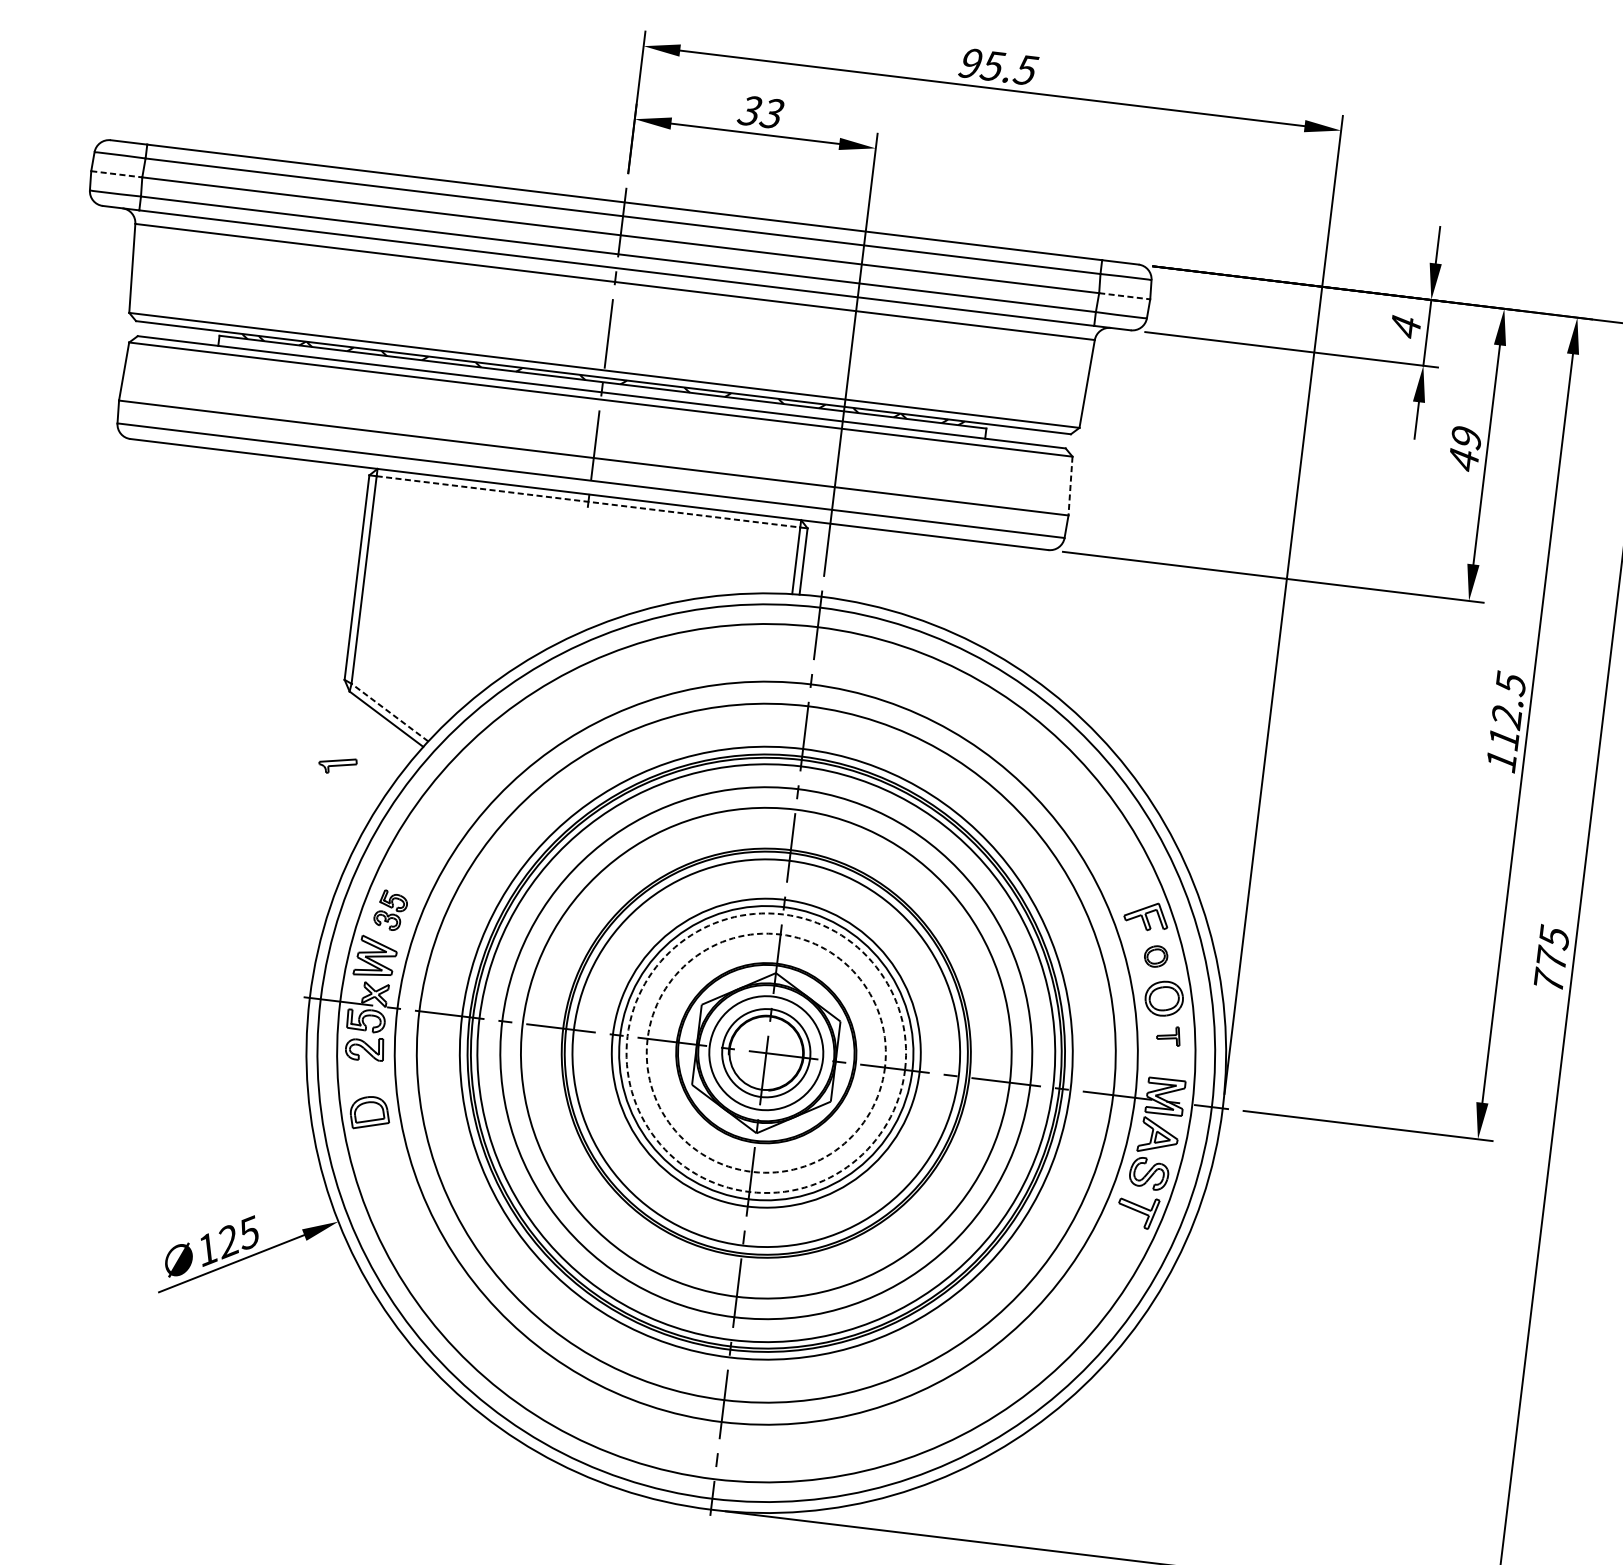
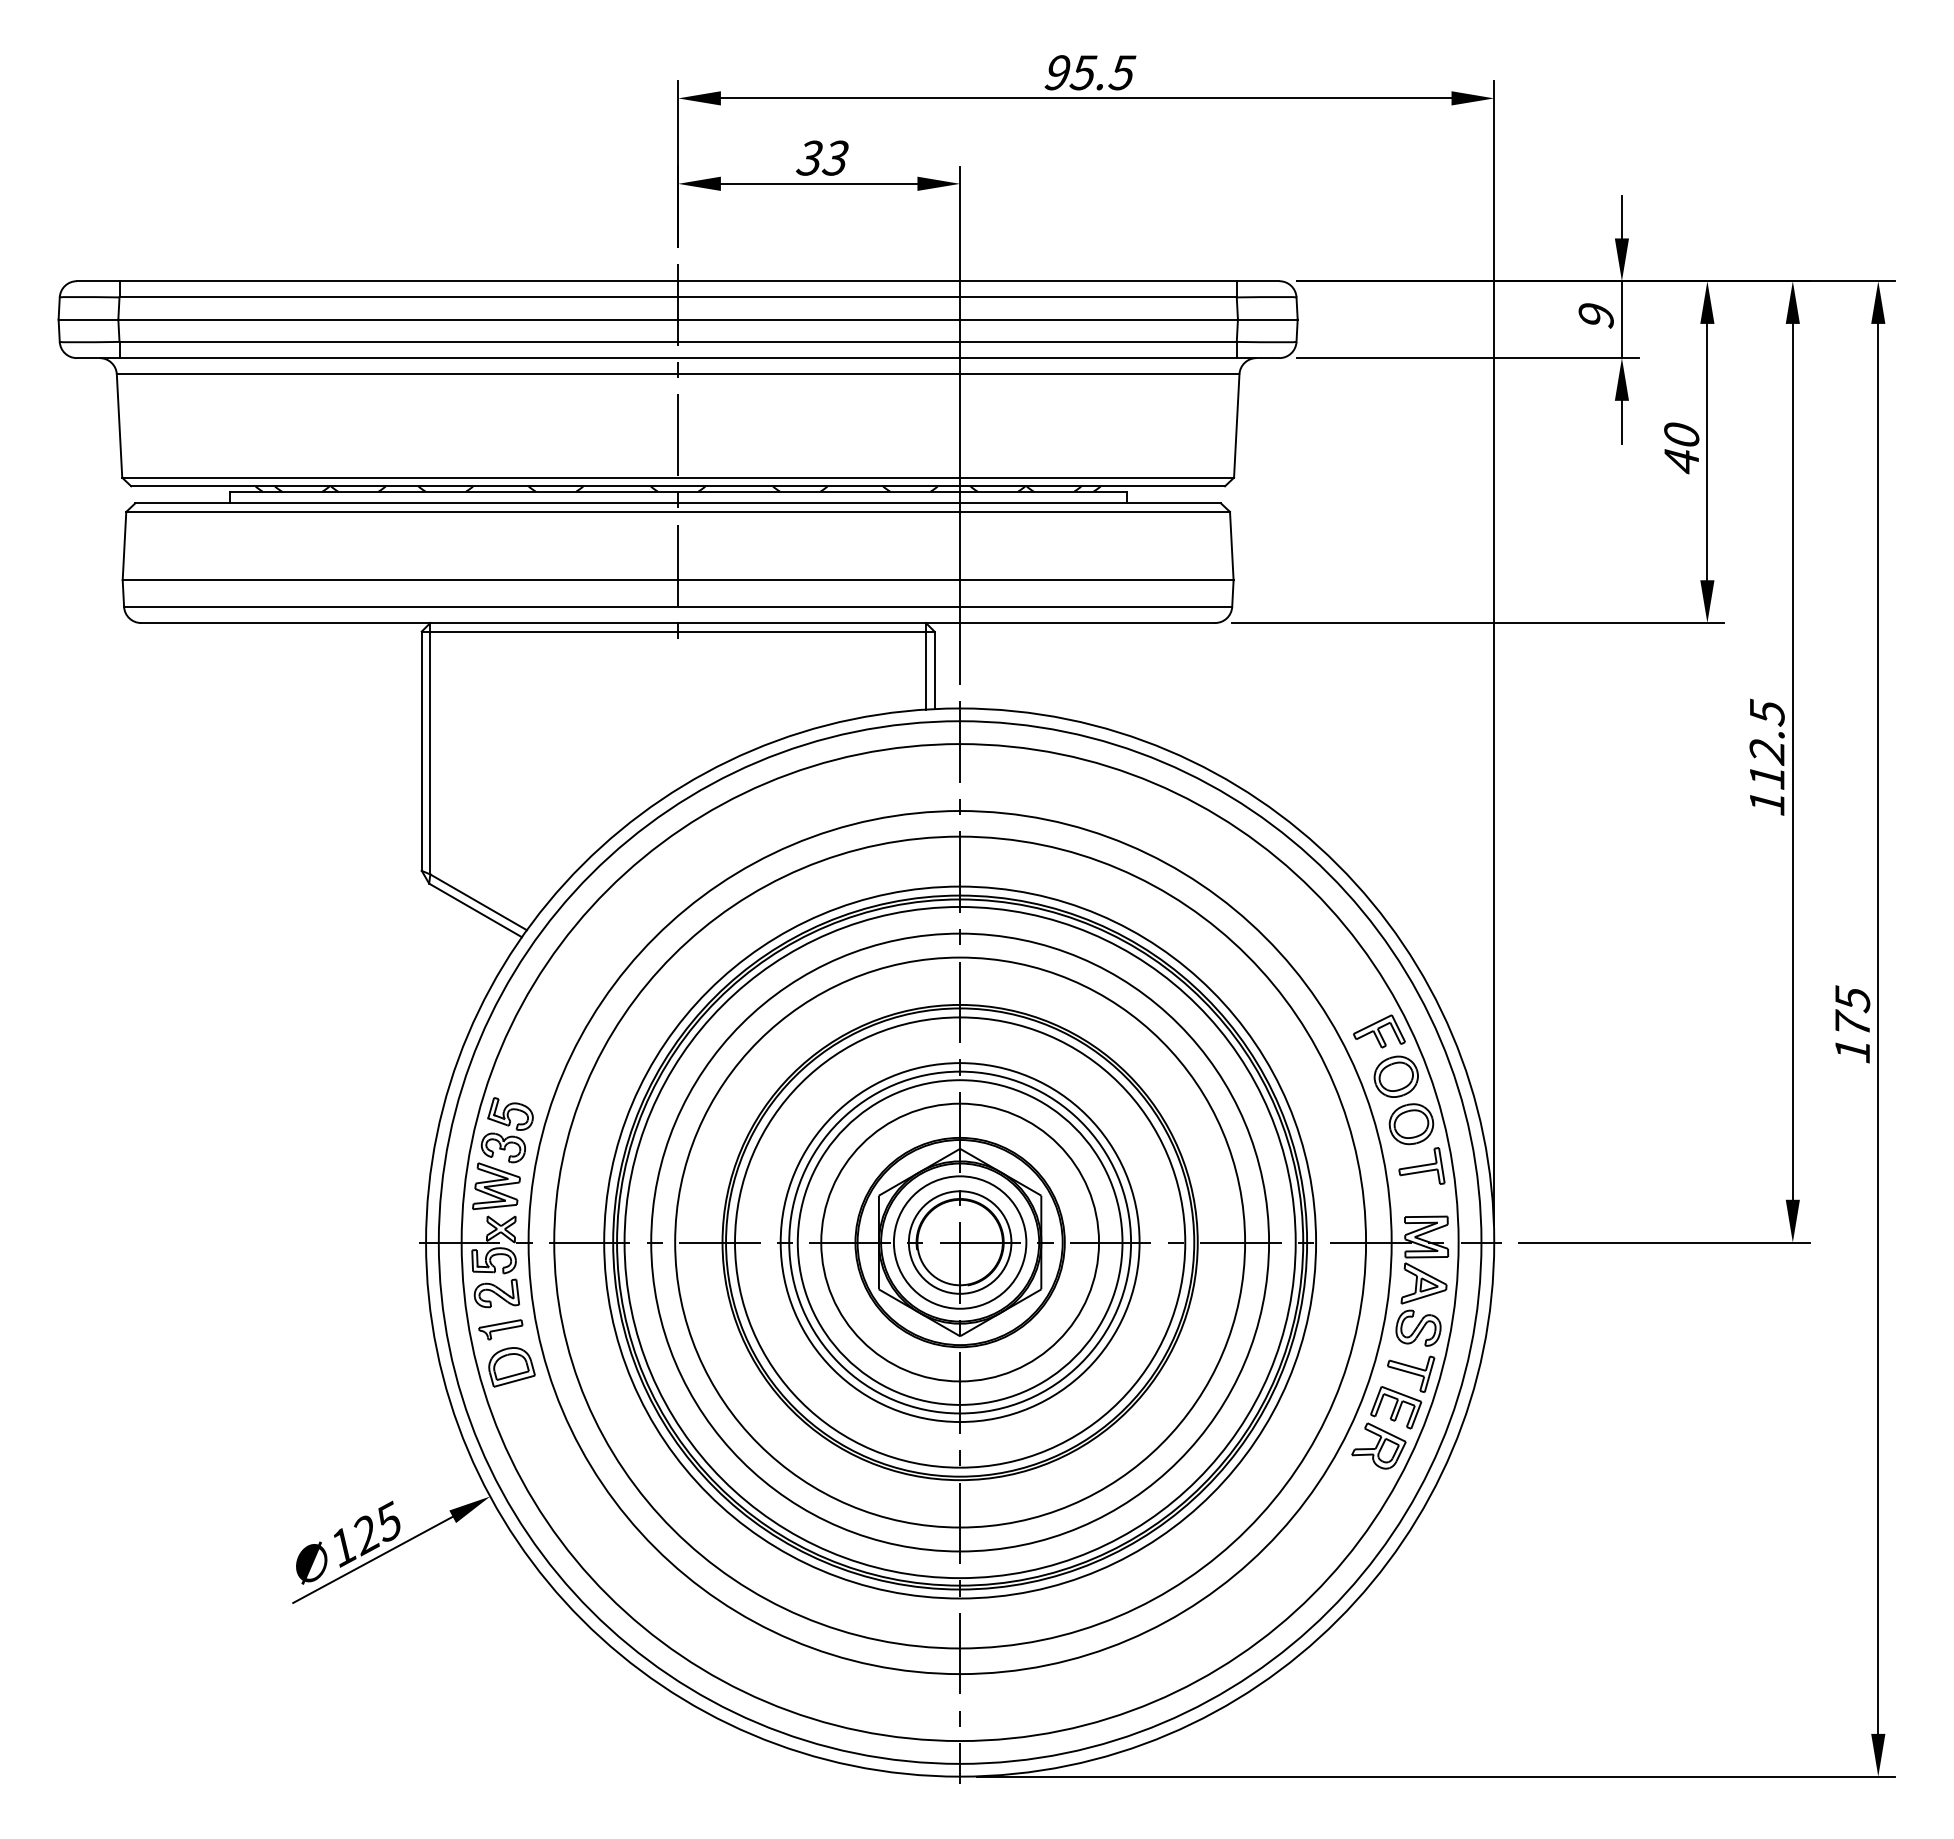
line: (116, 174) -> (88, 319), dashed -> solid
line: (1124, 296) -> (1267, 319), dashed -> solid
text: (1405, 326) -> (1595, 315), 4 -> 9
text: (1466, 438) -> (1681, 435), 49 -> 40
line: (1070, 486) -> (1231, 546), dashed -> solid
line: (588, 501) -> (678, 631), dashed -> solid
line: (389, 712) -> (478, 902), dashed -> solid
part: (337, 765) -> (500, 1329), moved
part: (390, 910) -> (506, 1130), size x1.43
part: (1155, 956) -> (1395, 1076), size x1.67
text: (1548, 980) -> (1852, 1049), 775 -> 175
part: (1168, 1035) -> (1421, 1165), size x1.67
circle: (765, 1053) -> (959, 1242), dashed -> solid
circle: (766, 1053) -> (960, 1242), dashed -> solid
part: (1111, 1255) -> (1386, 1427), added

